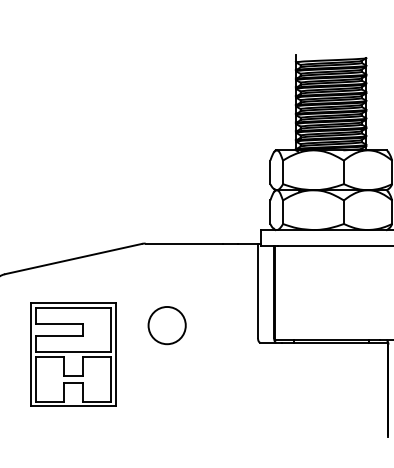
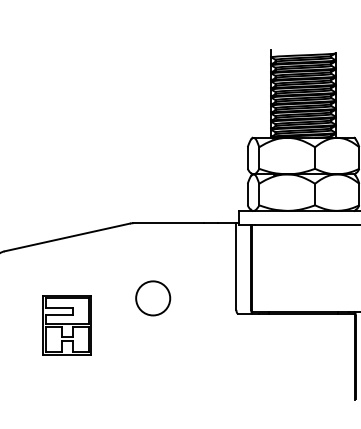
part: (72, 355) -> (66, 325), size x0.62

